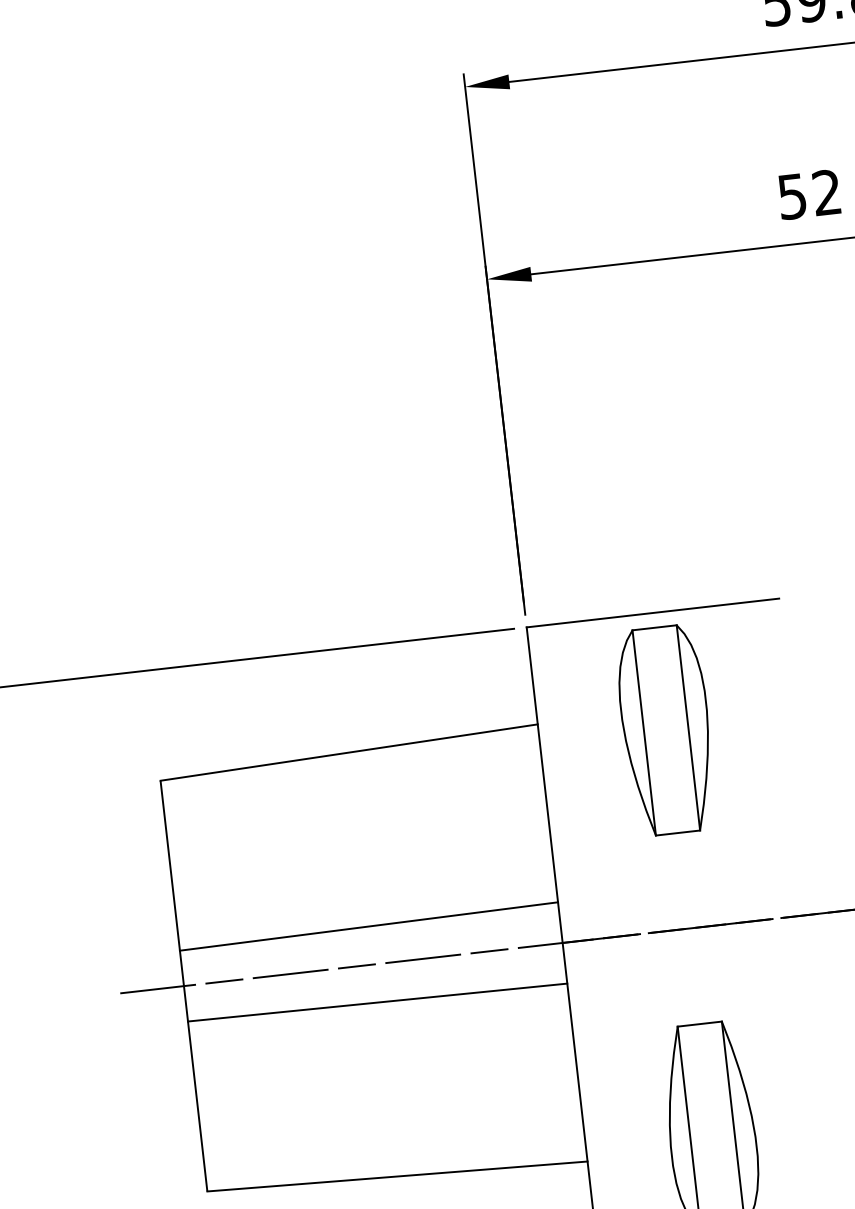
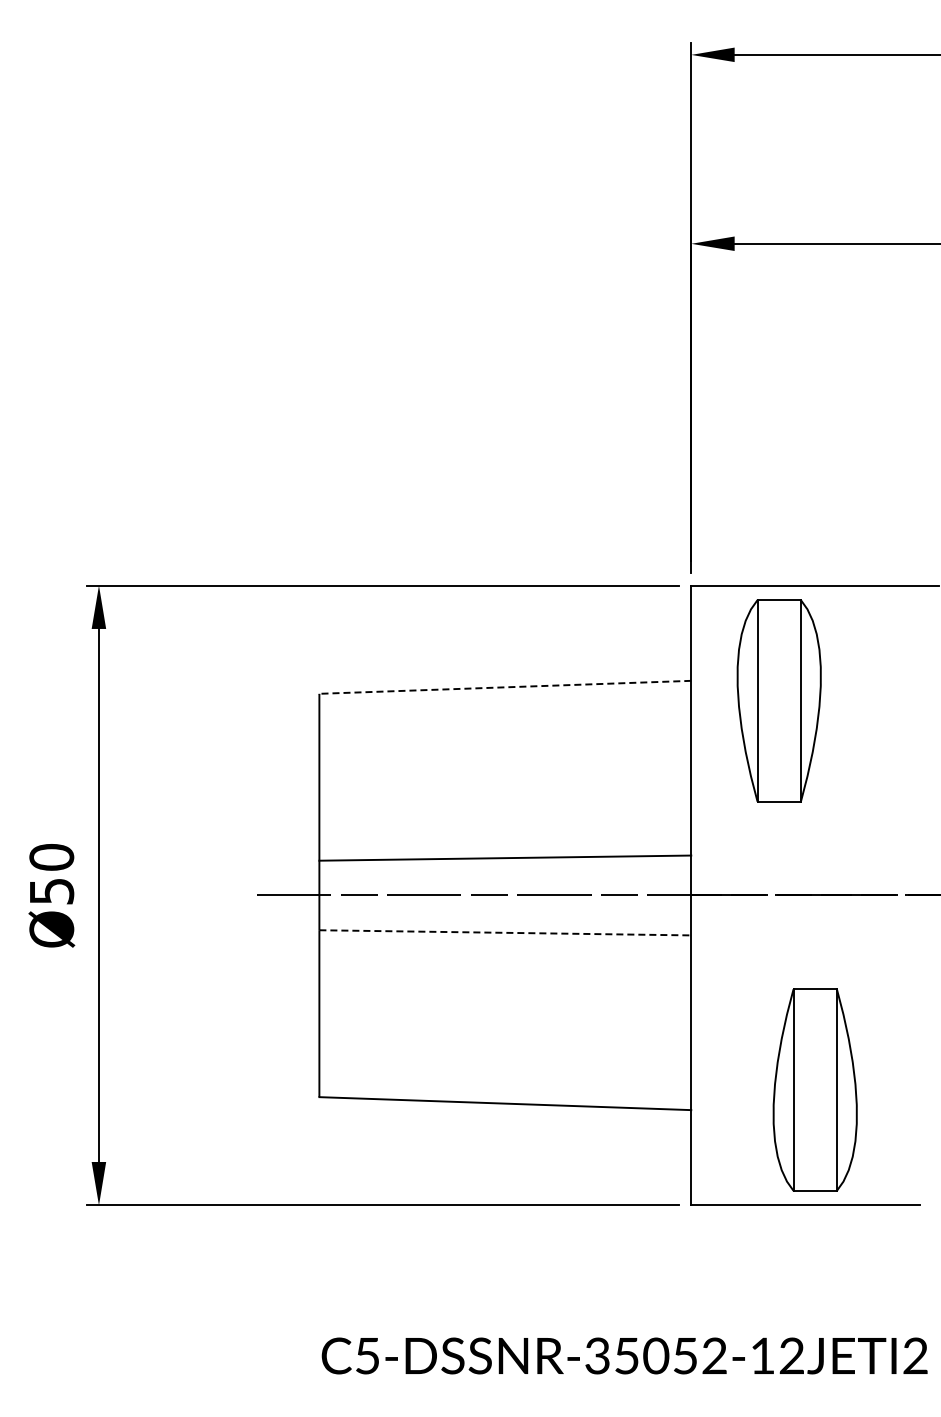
part: (665, 730) -> (778, 700), moved
line: (348, 752) -> (504, 687), solid -> dashed
line: (377, 1002) -> (505, 932), solid -> dashed

